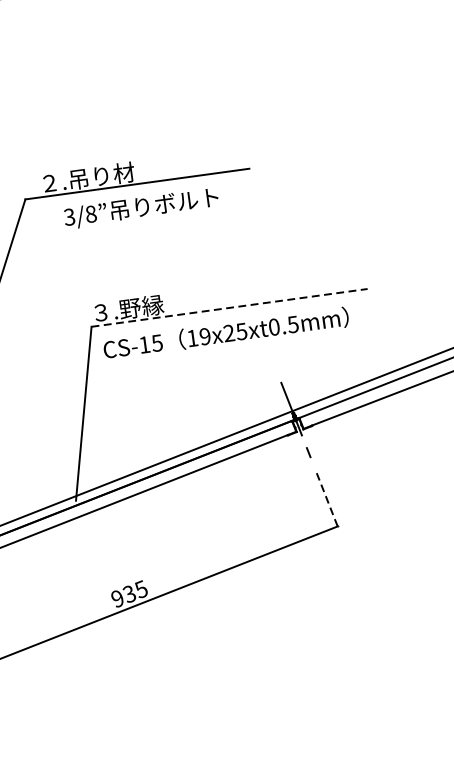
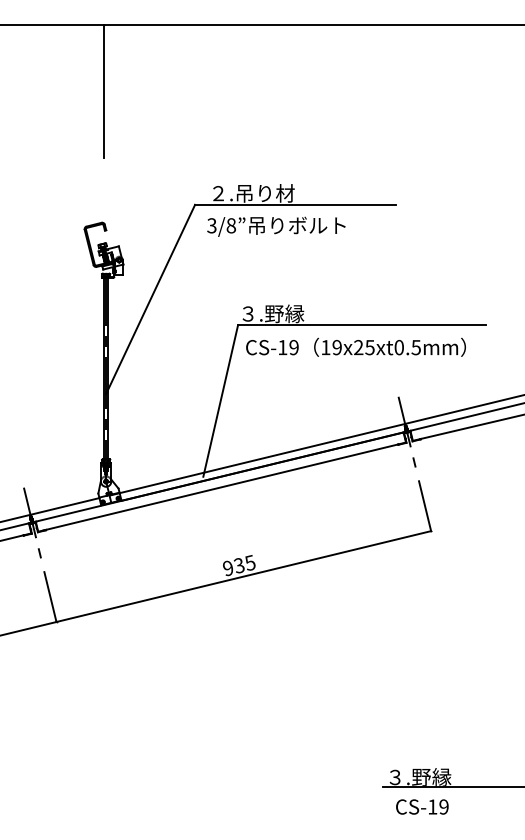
text: (141, 208) -> (276, 226), moved
line: (230, 308) -> (362, 325), dashed -> solid
text: (156, 343) -> (293, 347), CS-15 -> CS-19
line: (327, 499) -> (425, 506), dashed -> solid

